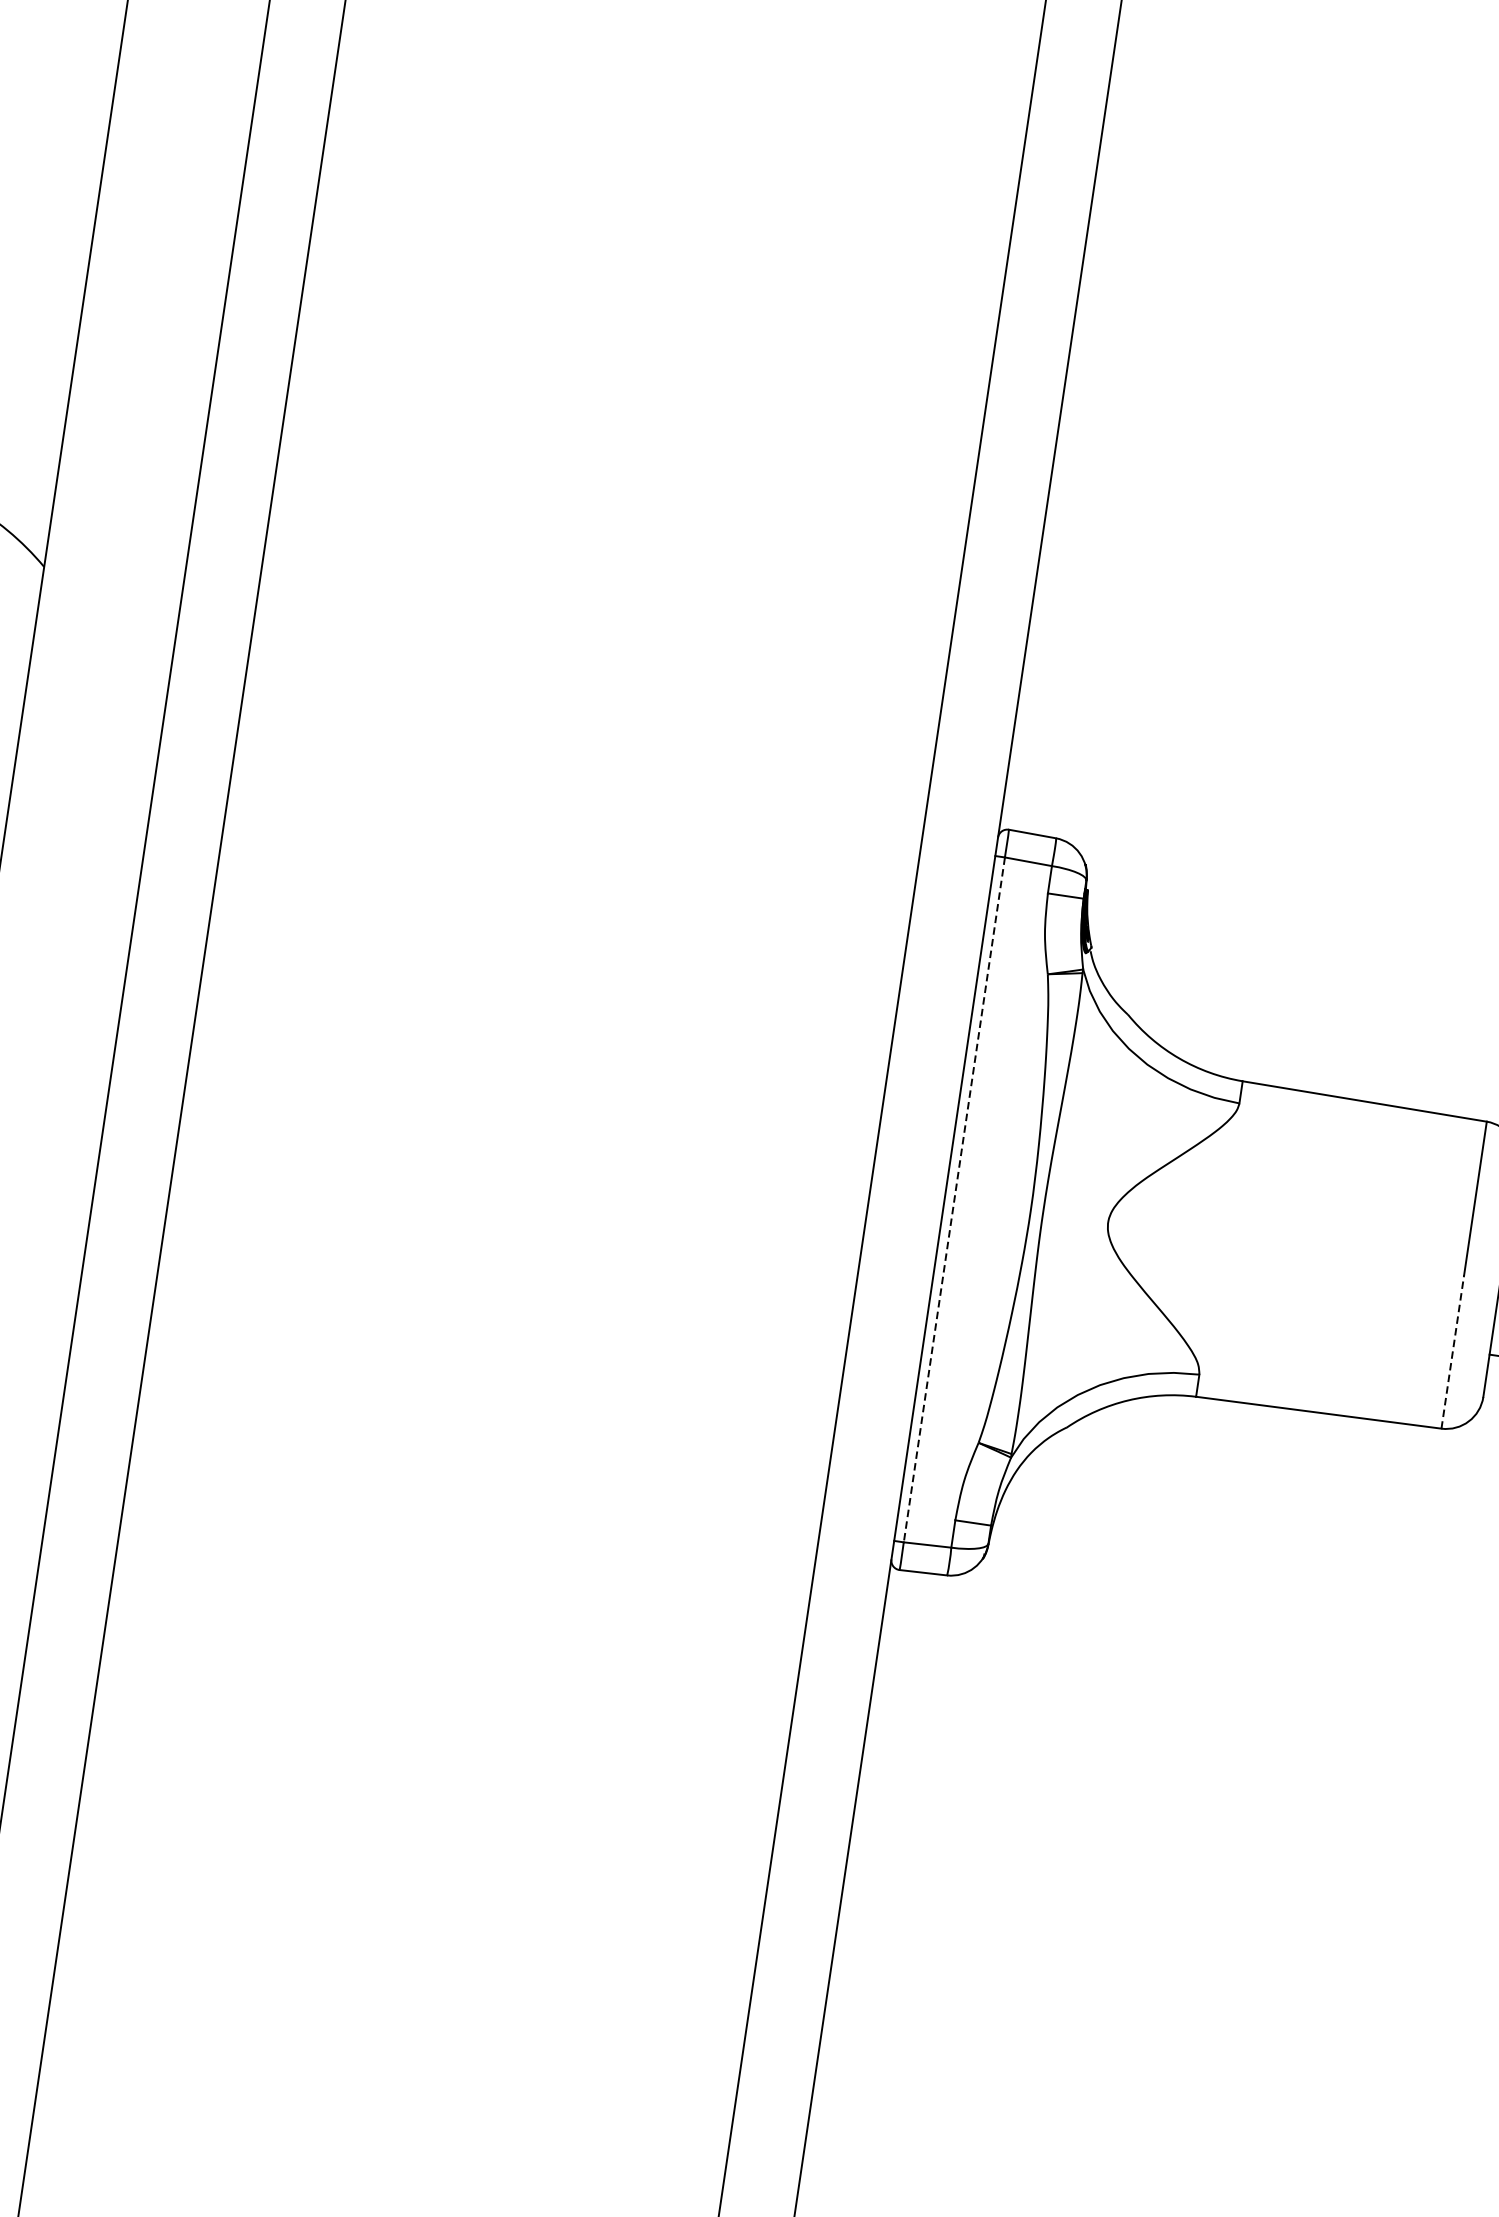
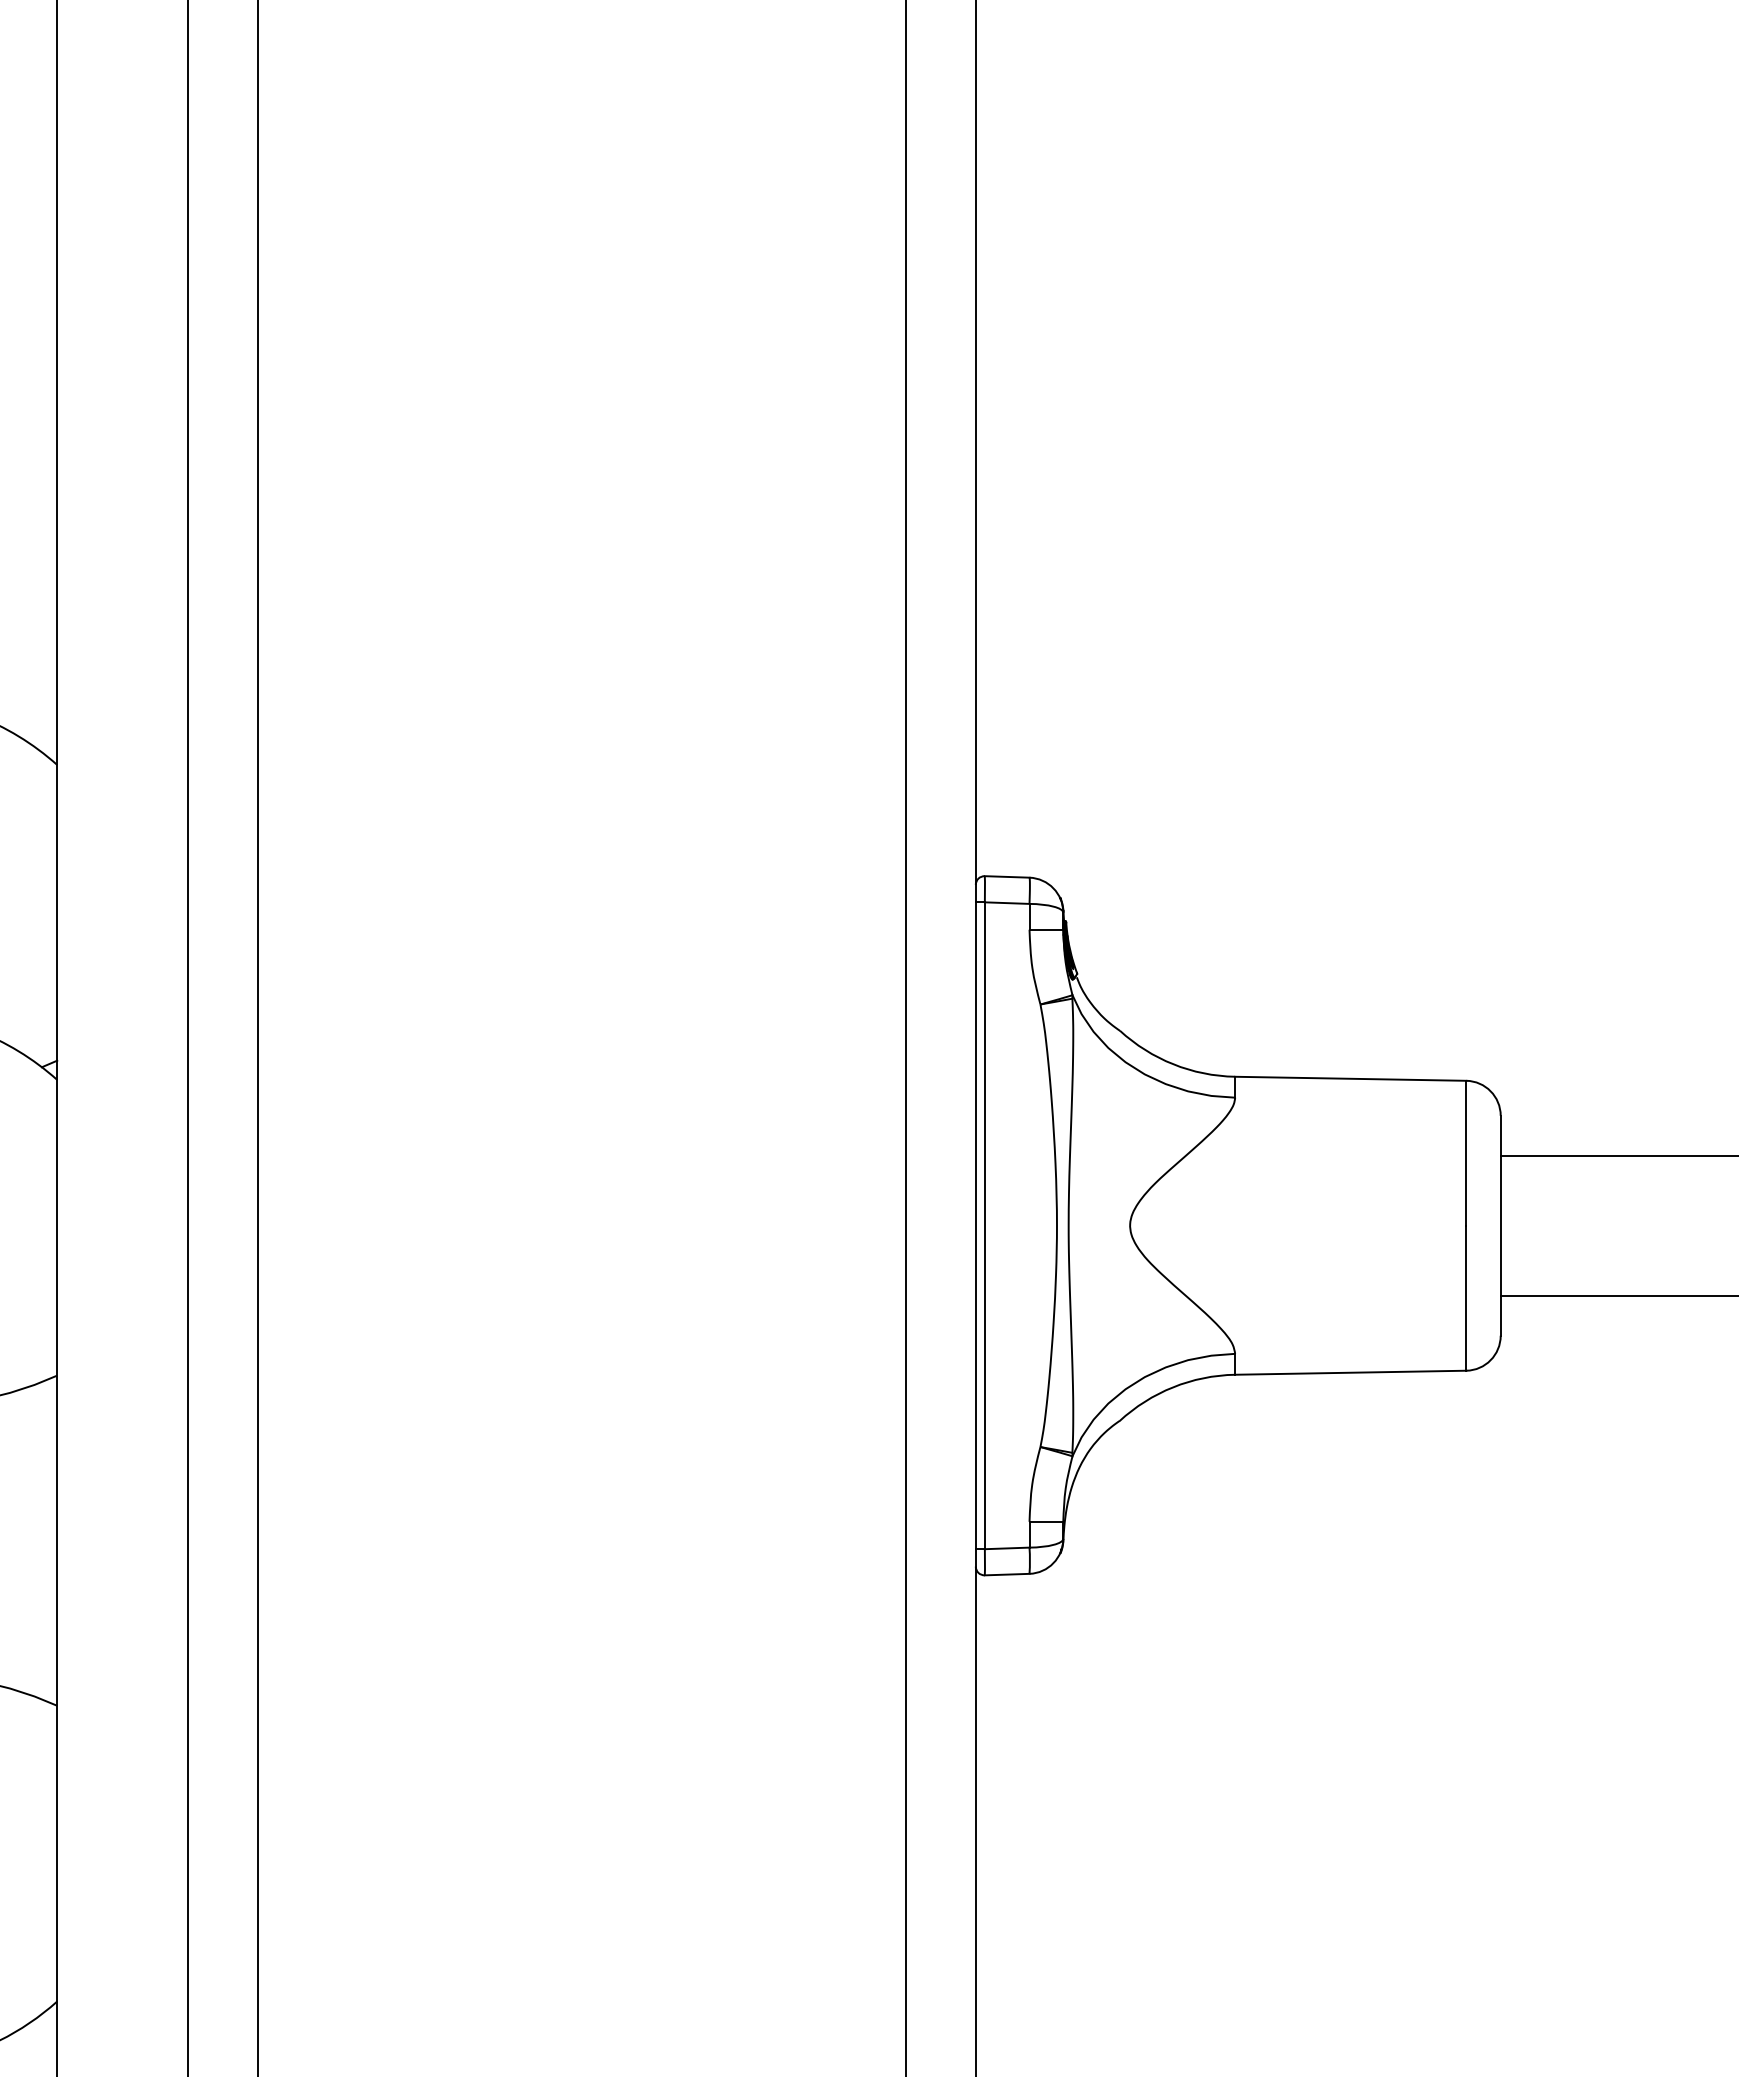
line: (953, 1200) -> (984, 1226), dashed -> solid
line: (1453, 1351) -> (1466, 1297), dashed -> solid

